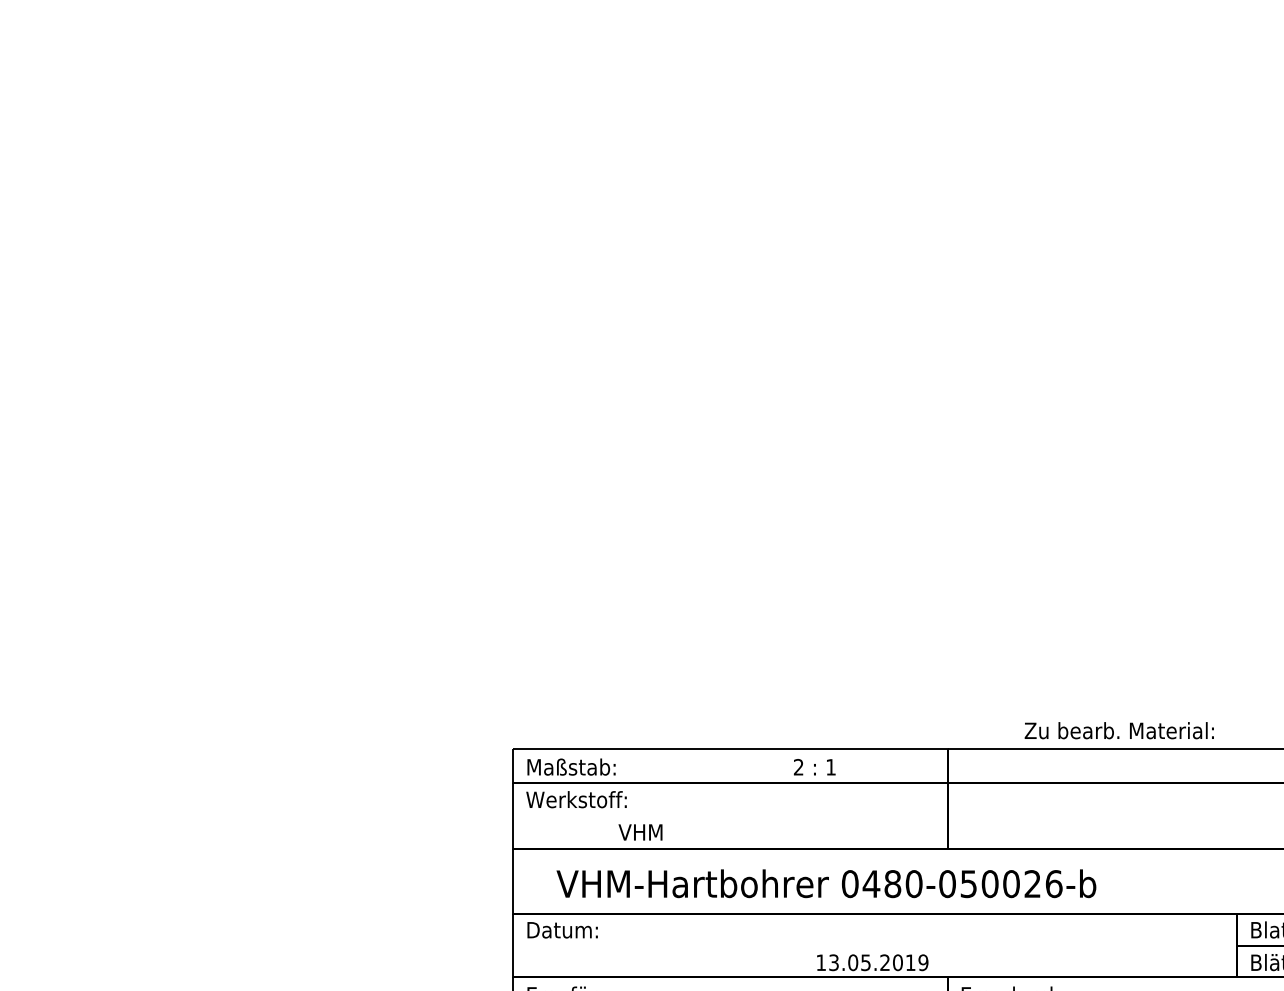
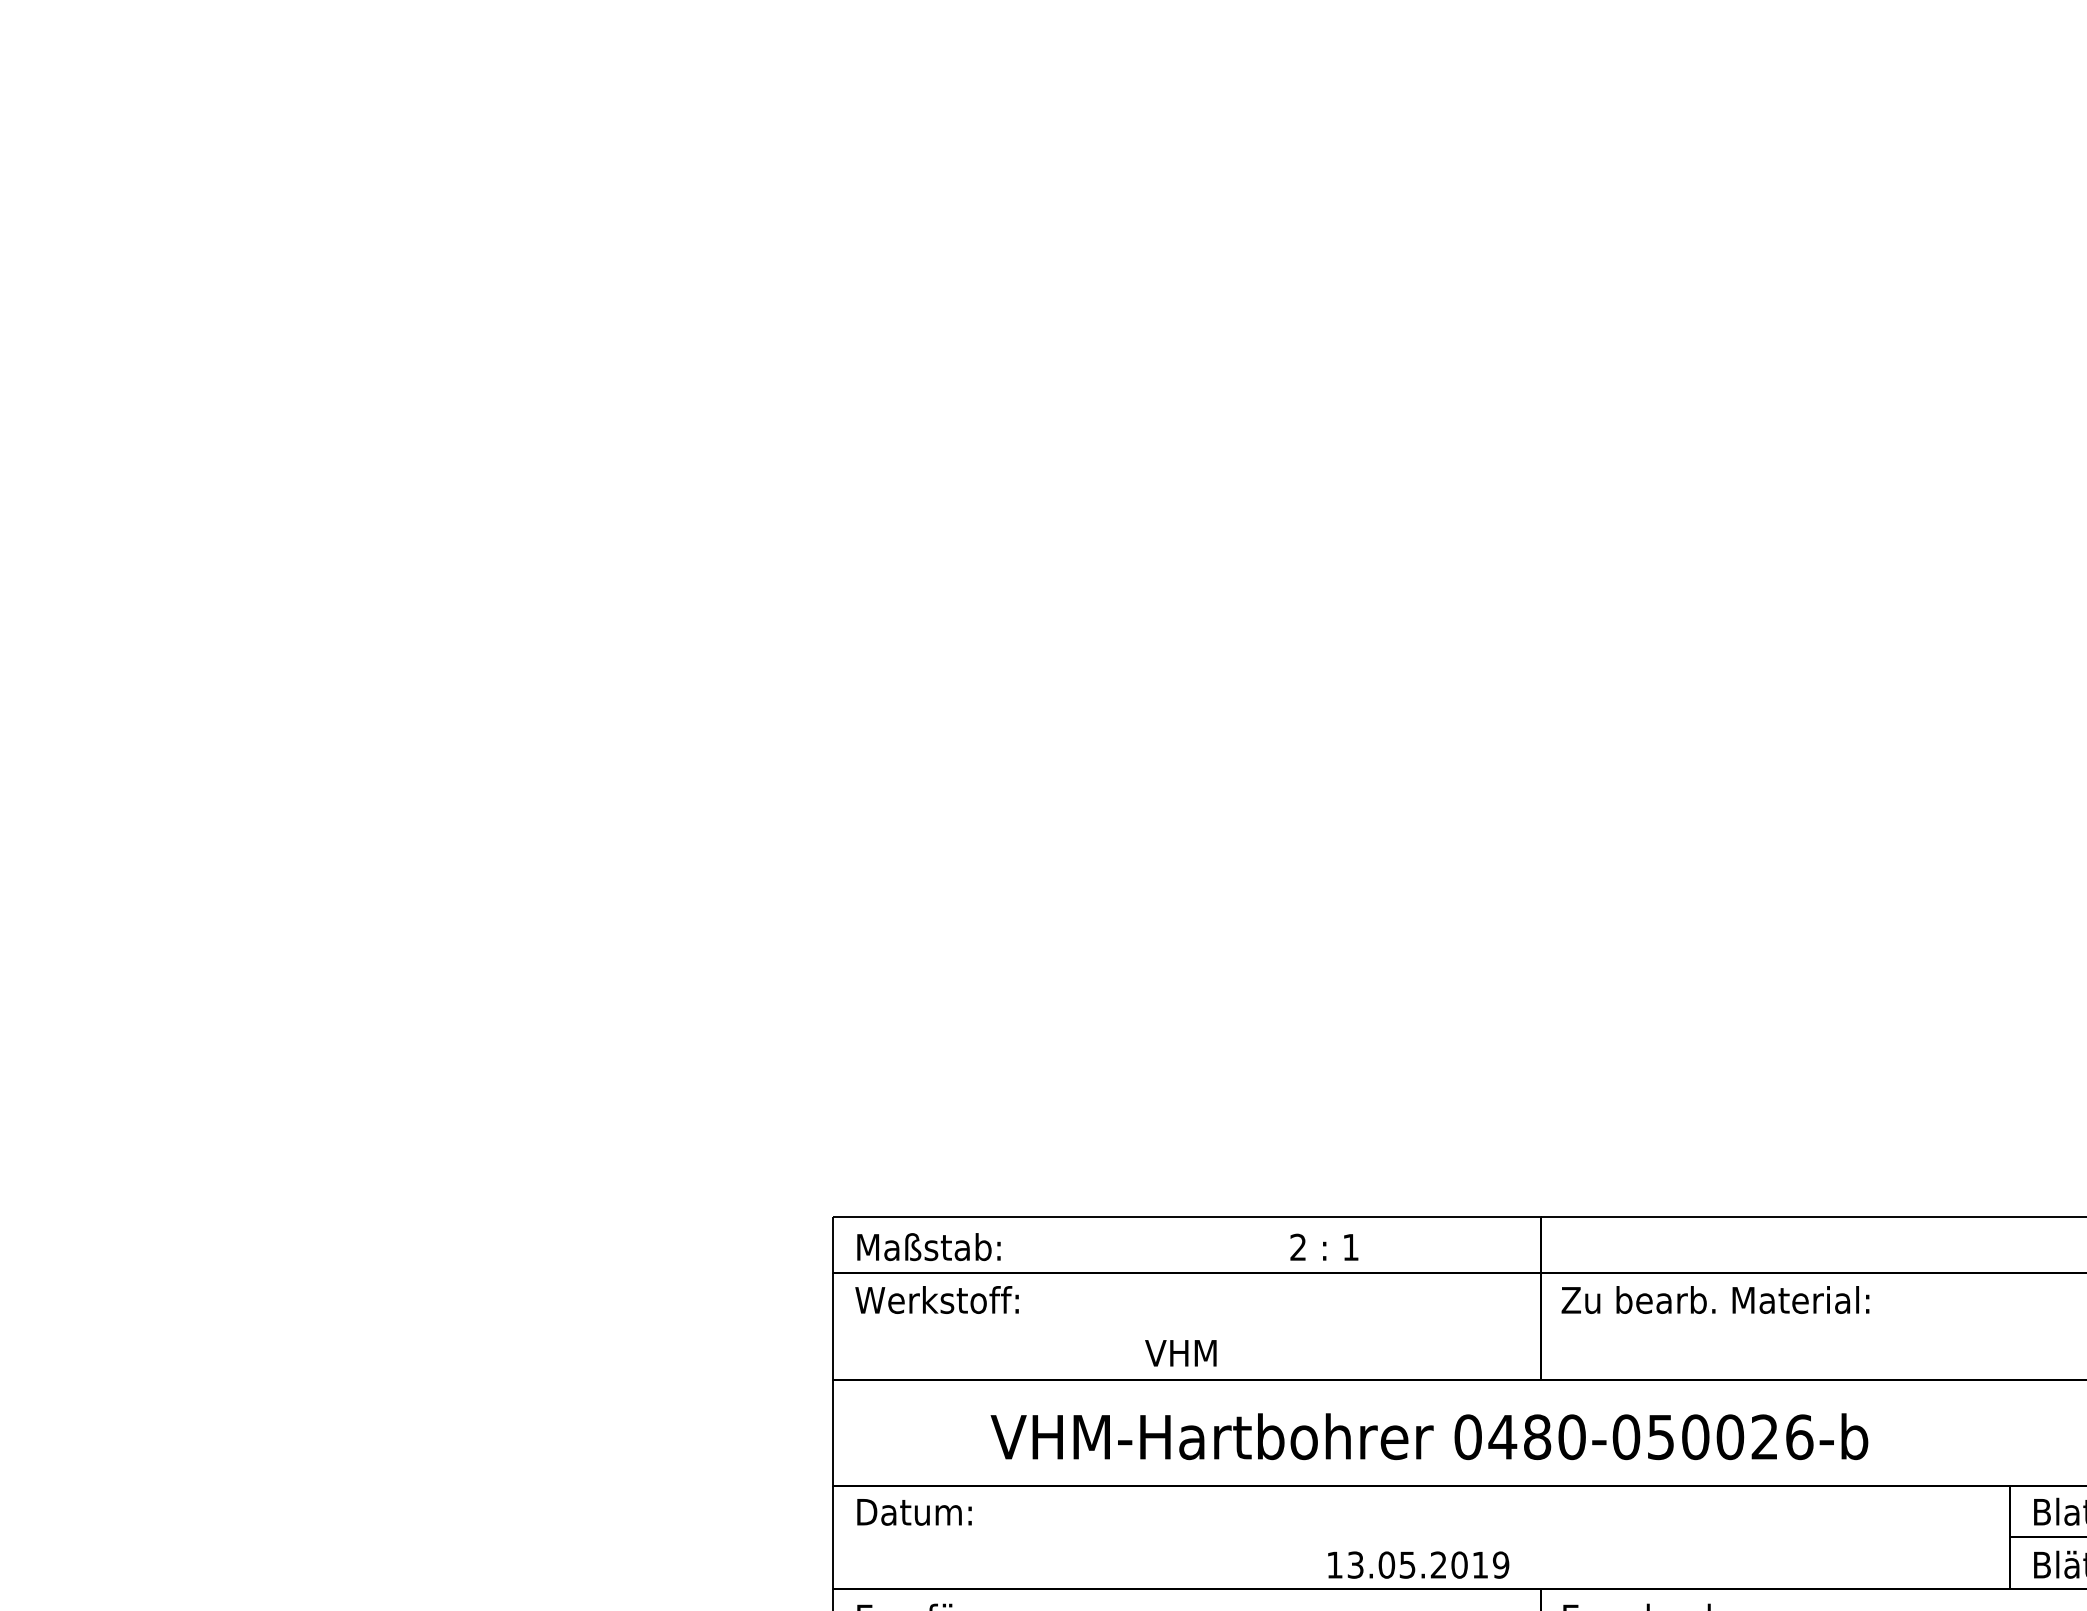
text: (1118, 730) -> (1714, 1299), moved
text: (640, 832) -> (1180, 1353), moved
text: (826, 883) -> (1429, 1436), moved

